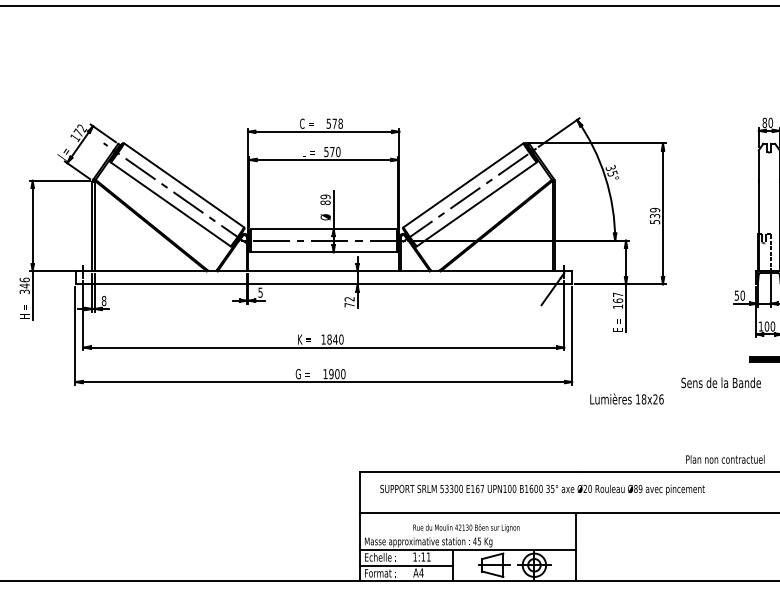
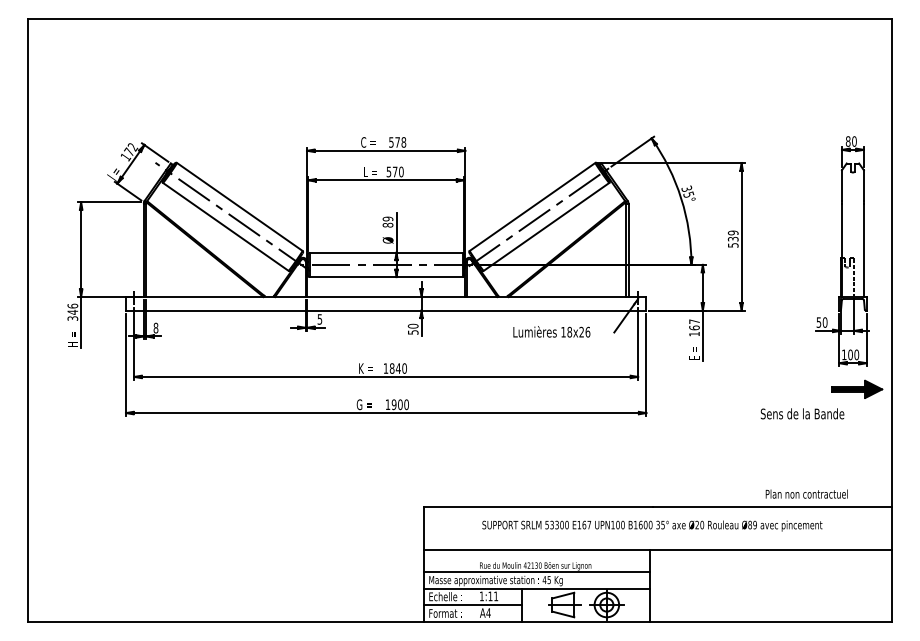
text: (349, 301) -> (413, 328), 72 -> 50
text: (626, 398) -> (551, 331), moved
text: (542, 489) -> (652, 525), moved
line: (467, 534) -> (536, 572), added

